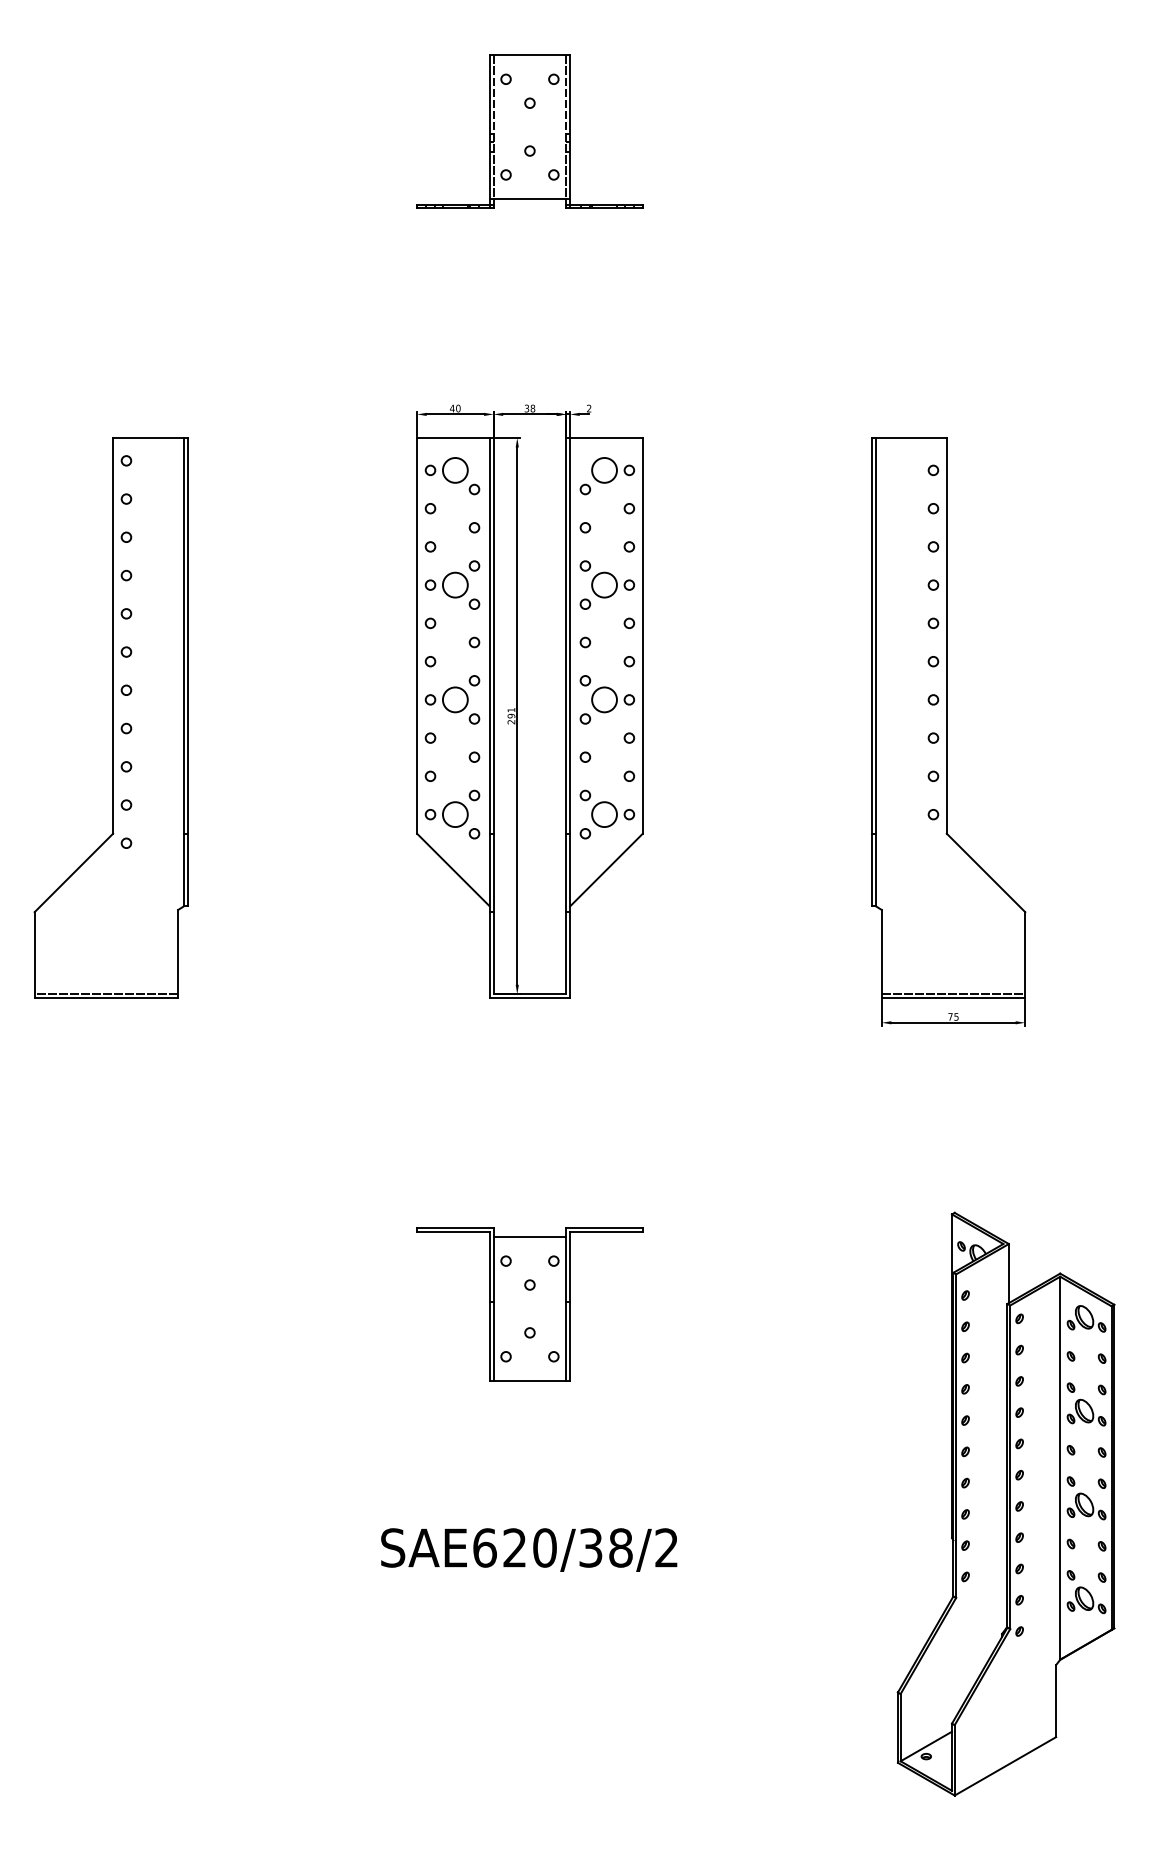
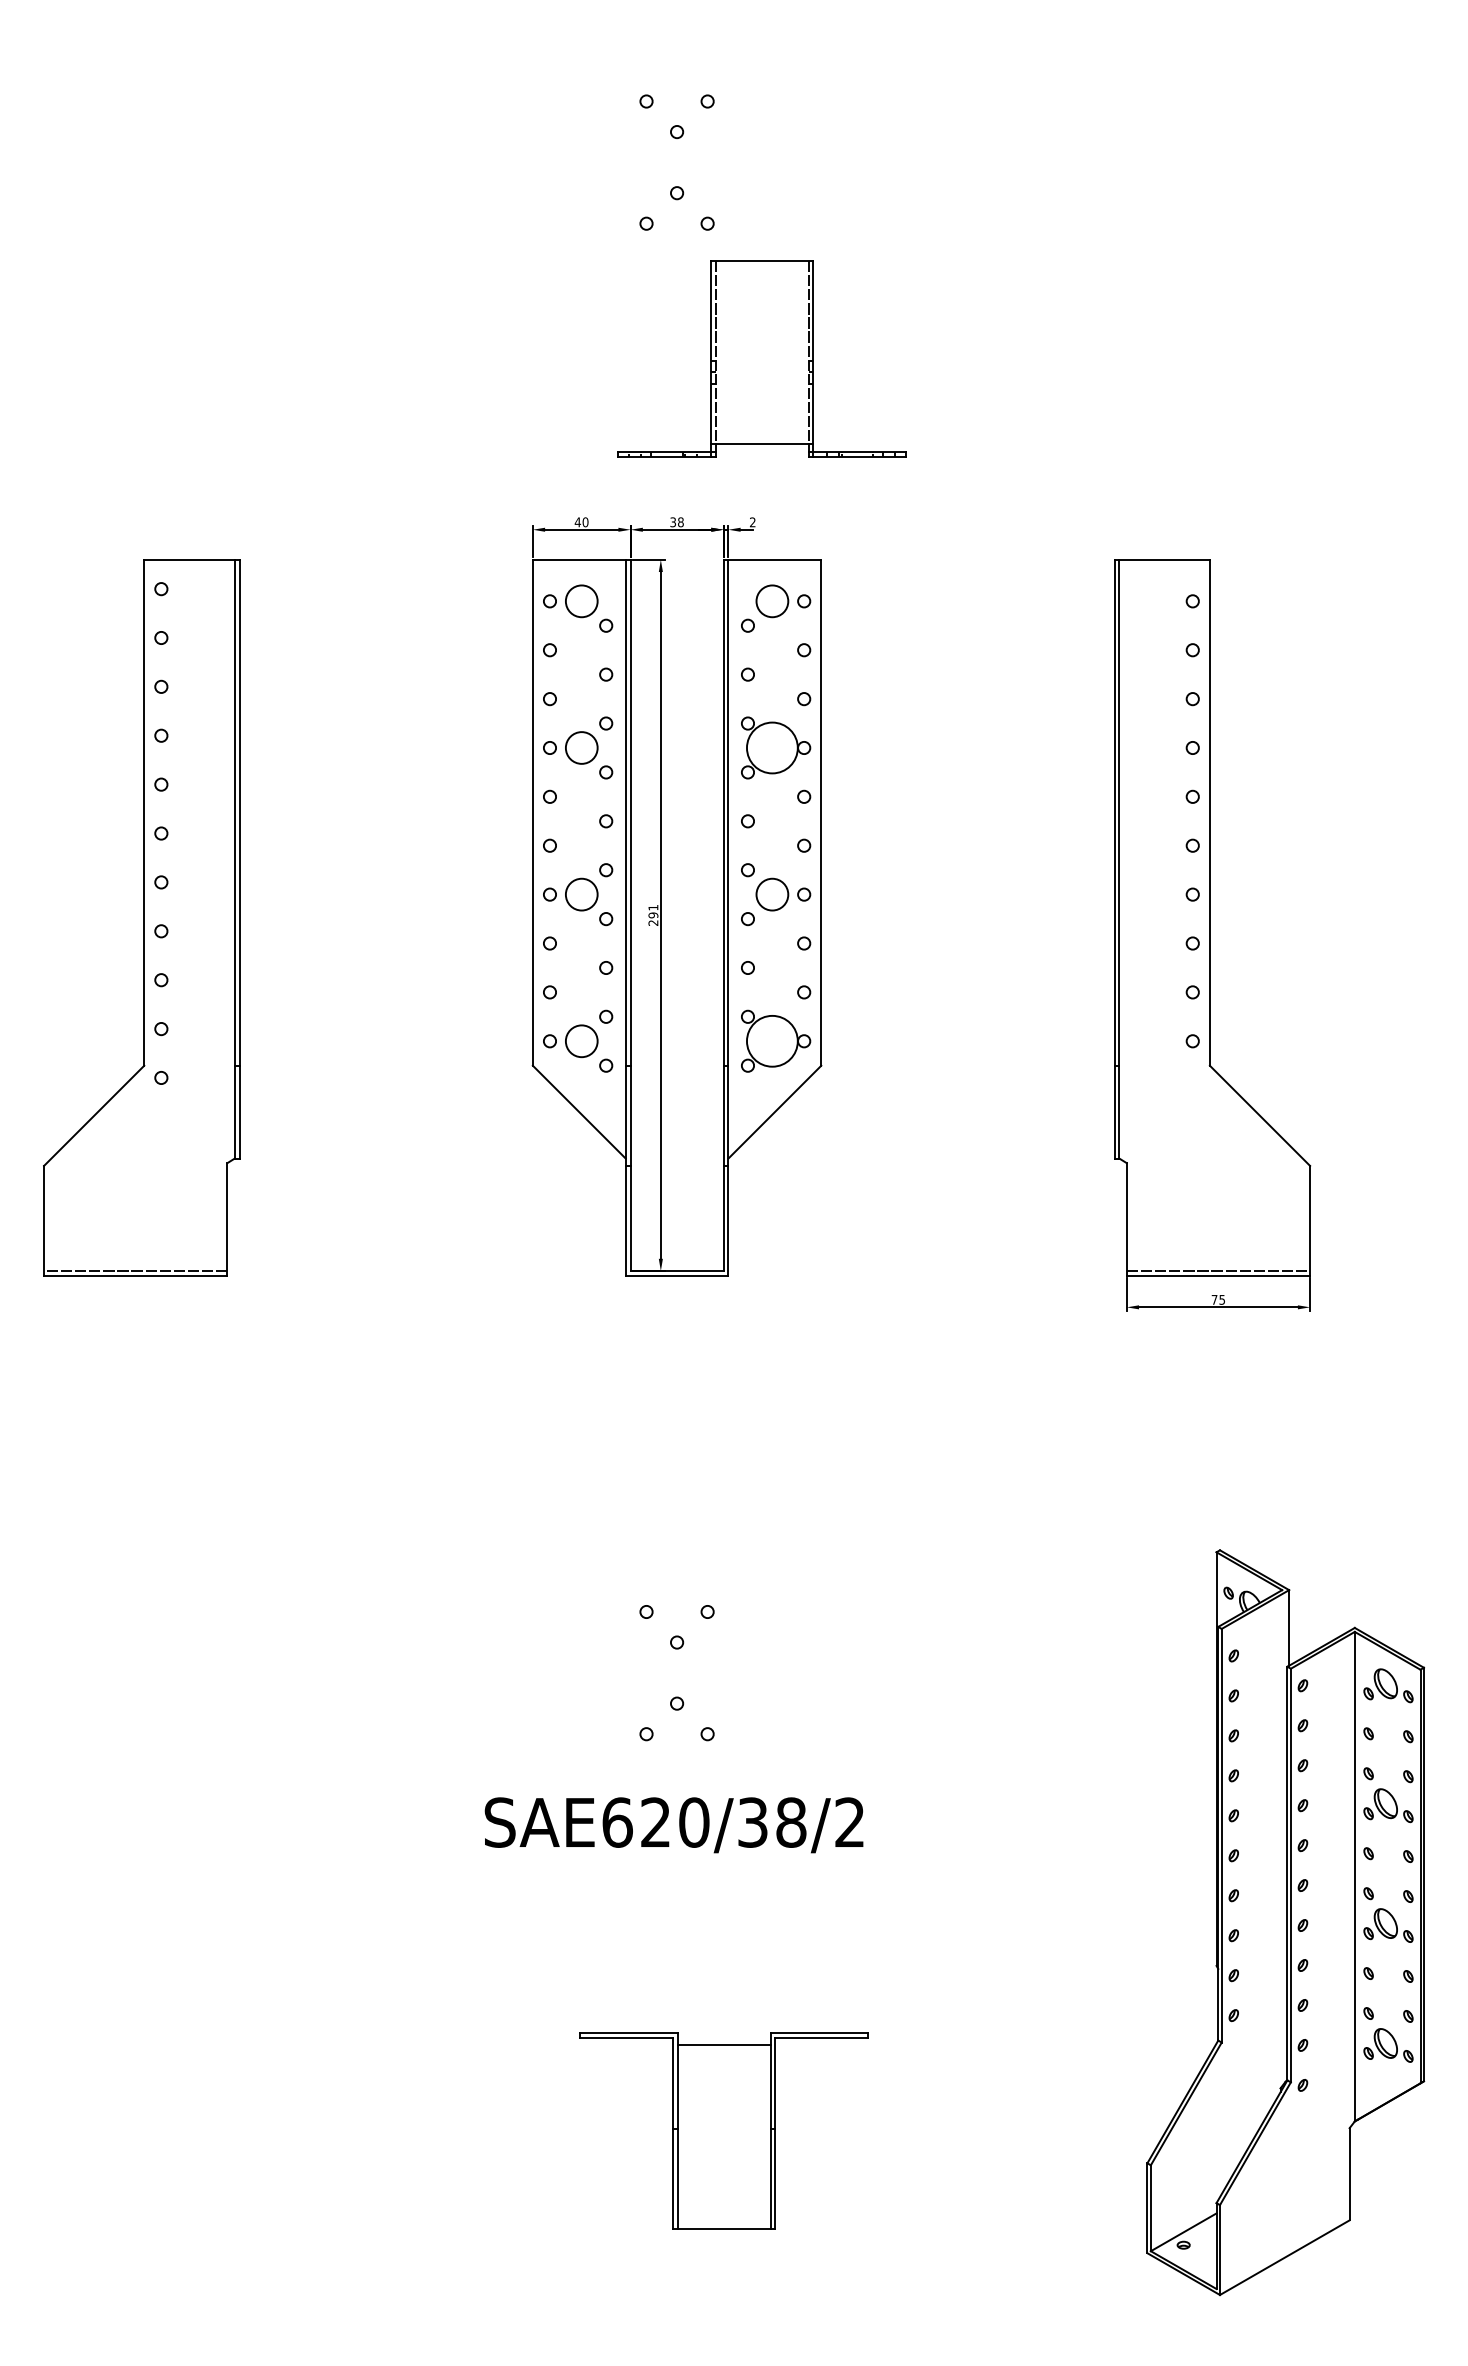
part: (529, 131) -> (761, 358), moved
circle: (604, 584) -> (772, 747), size x1.6
circle: (604, 814) -> (772, 1041), size x1.6
part: (529, 1303) -> (723, 2130), moved
text: (528, 1550) -> (673, 1825), moved

